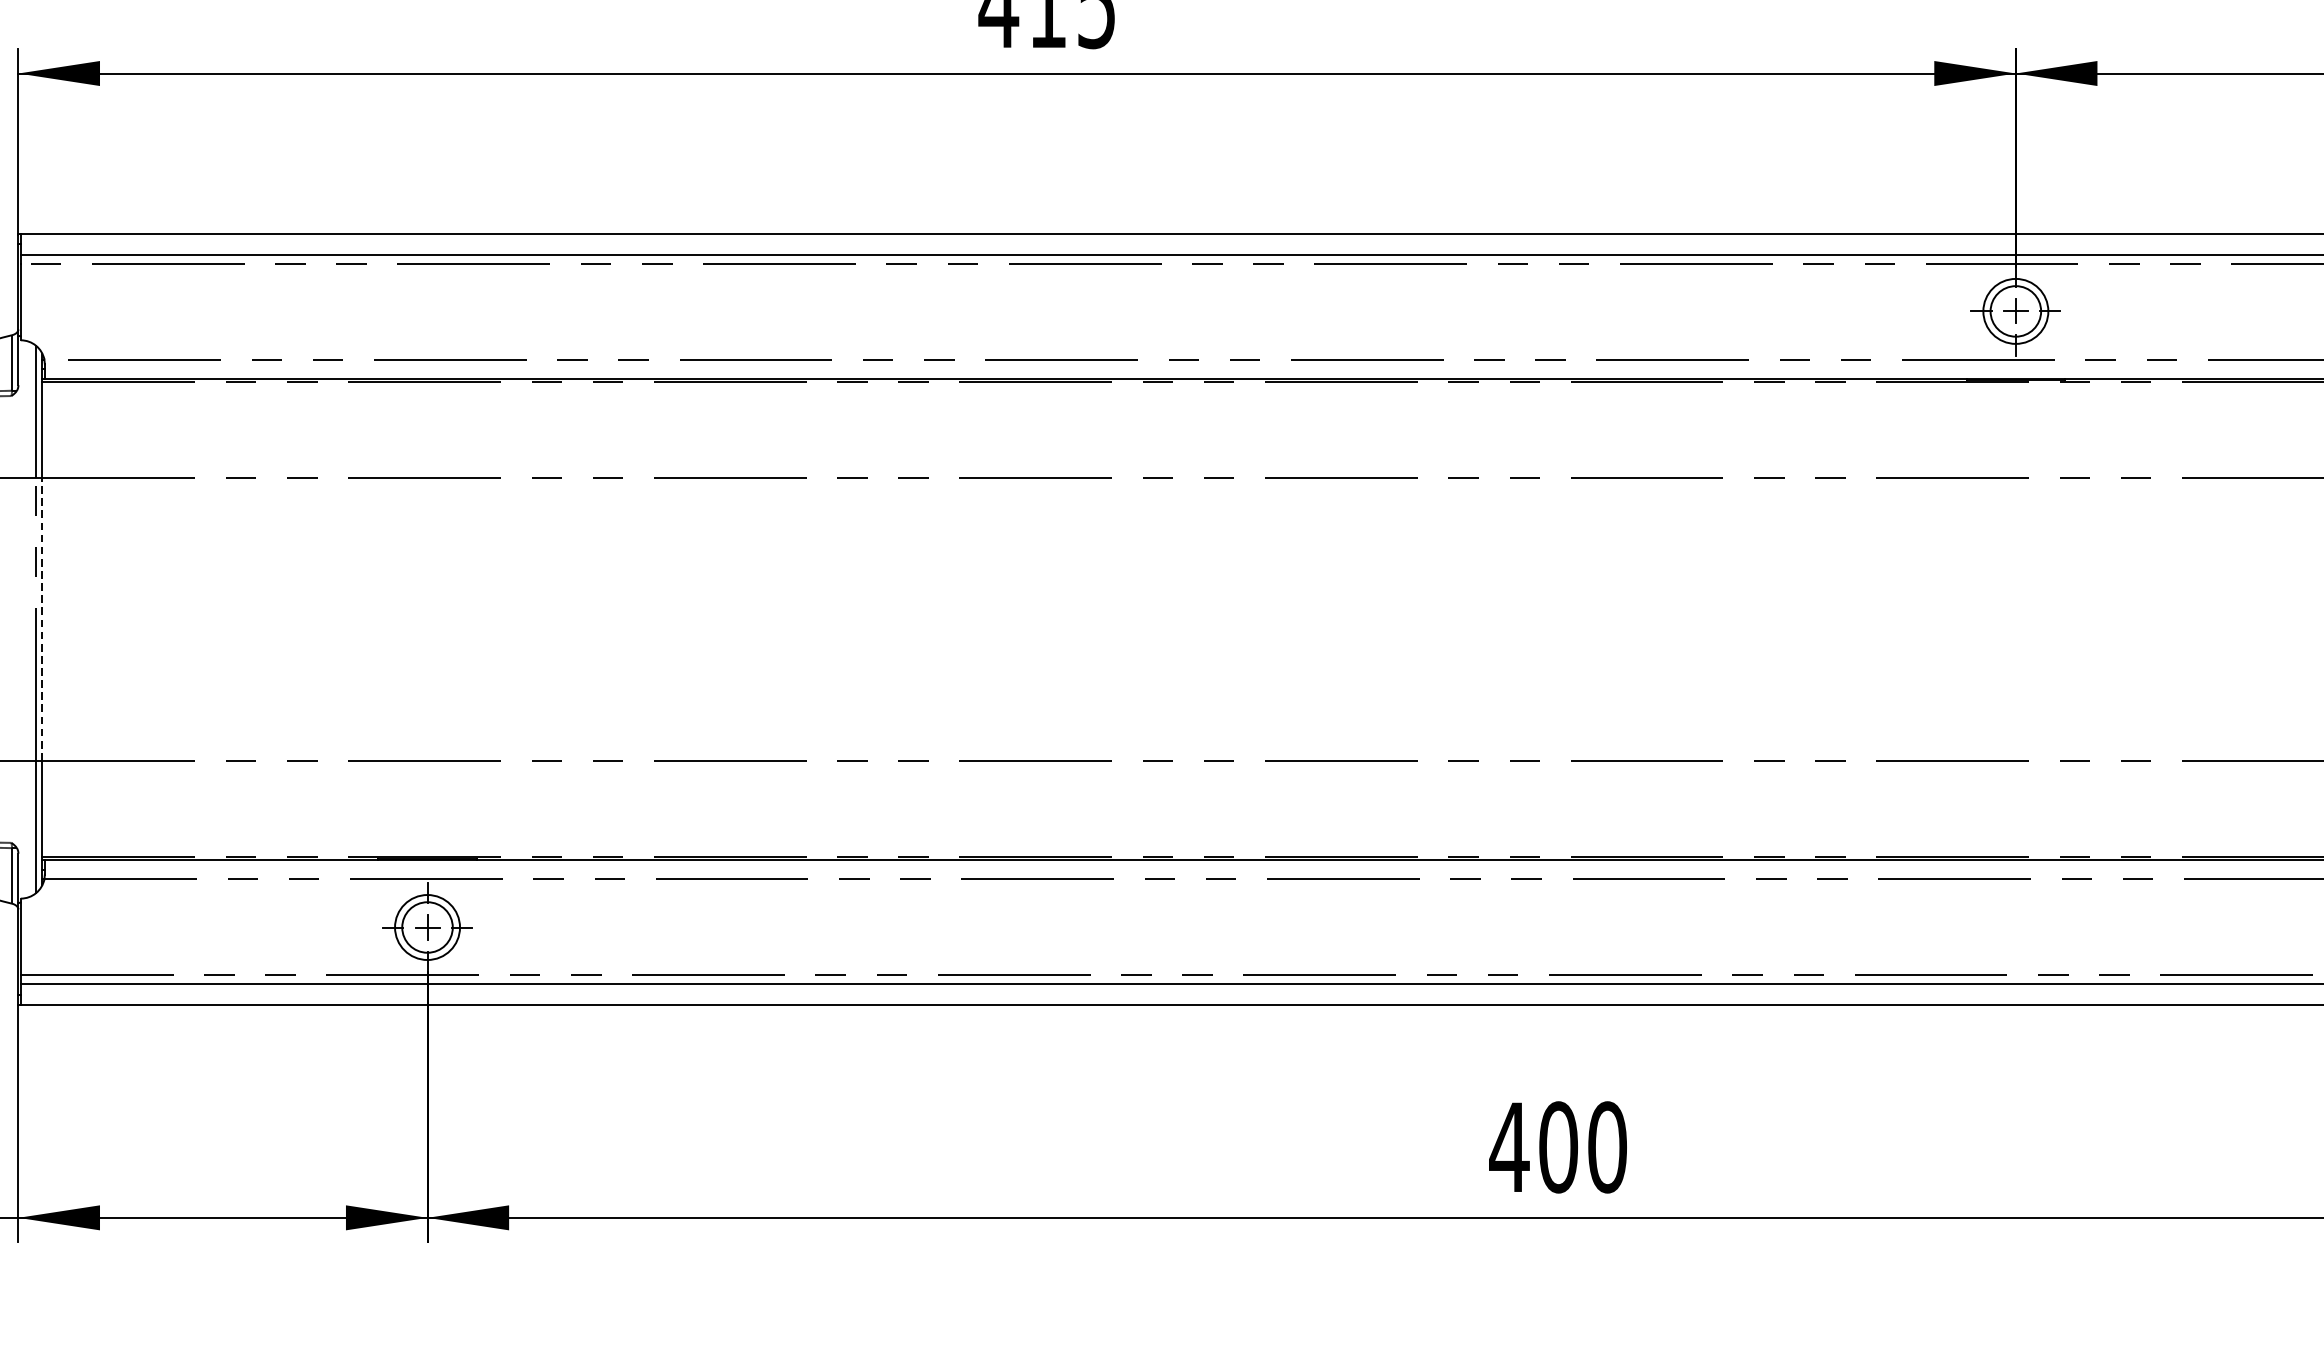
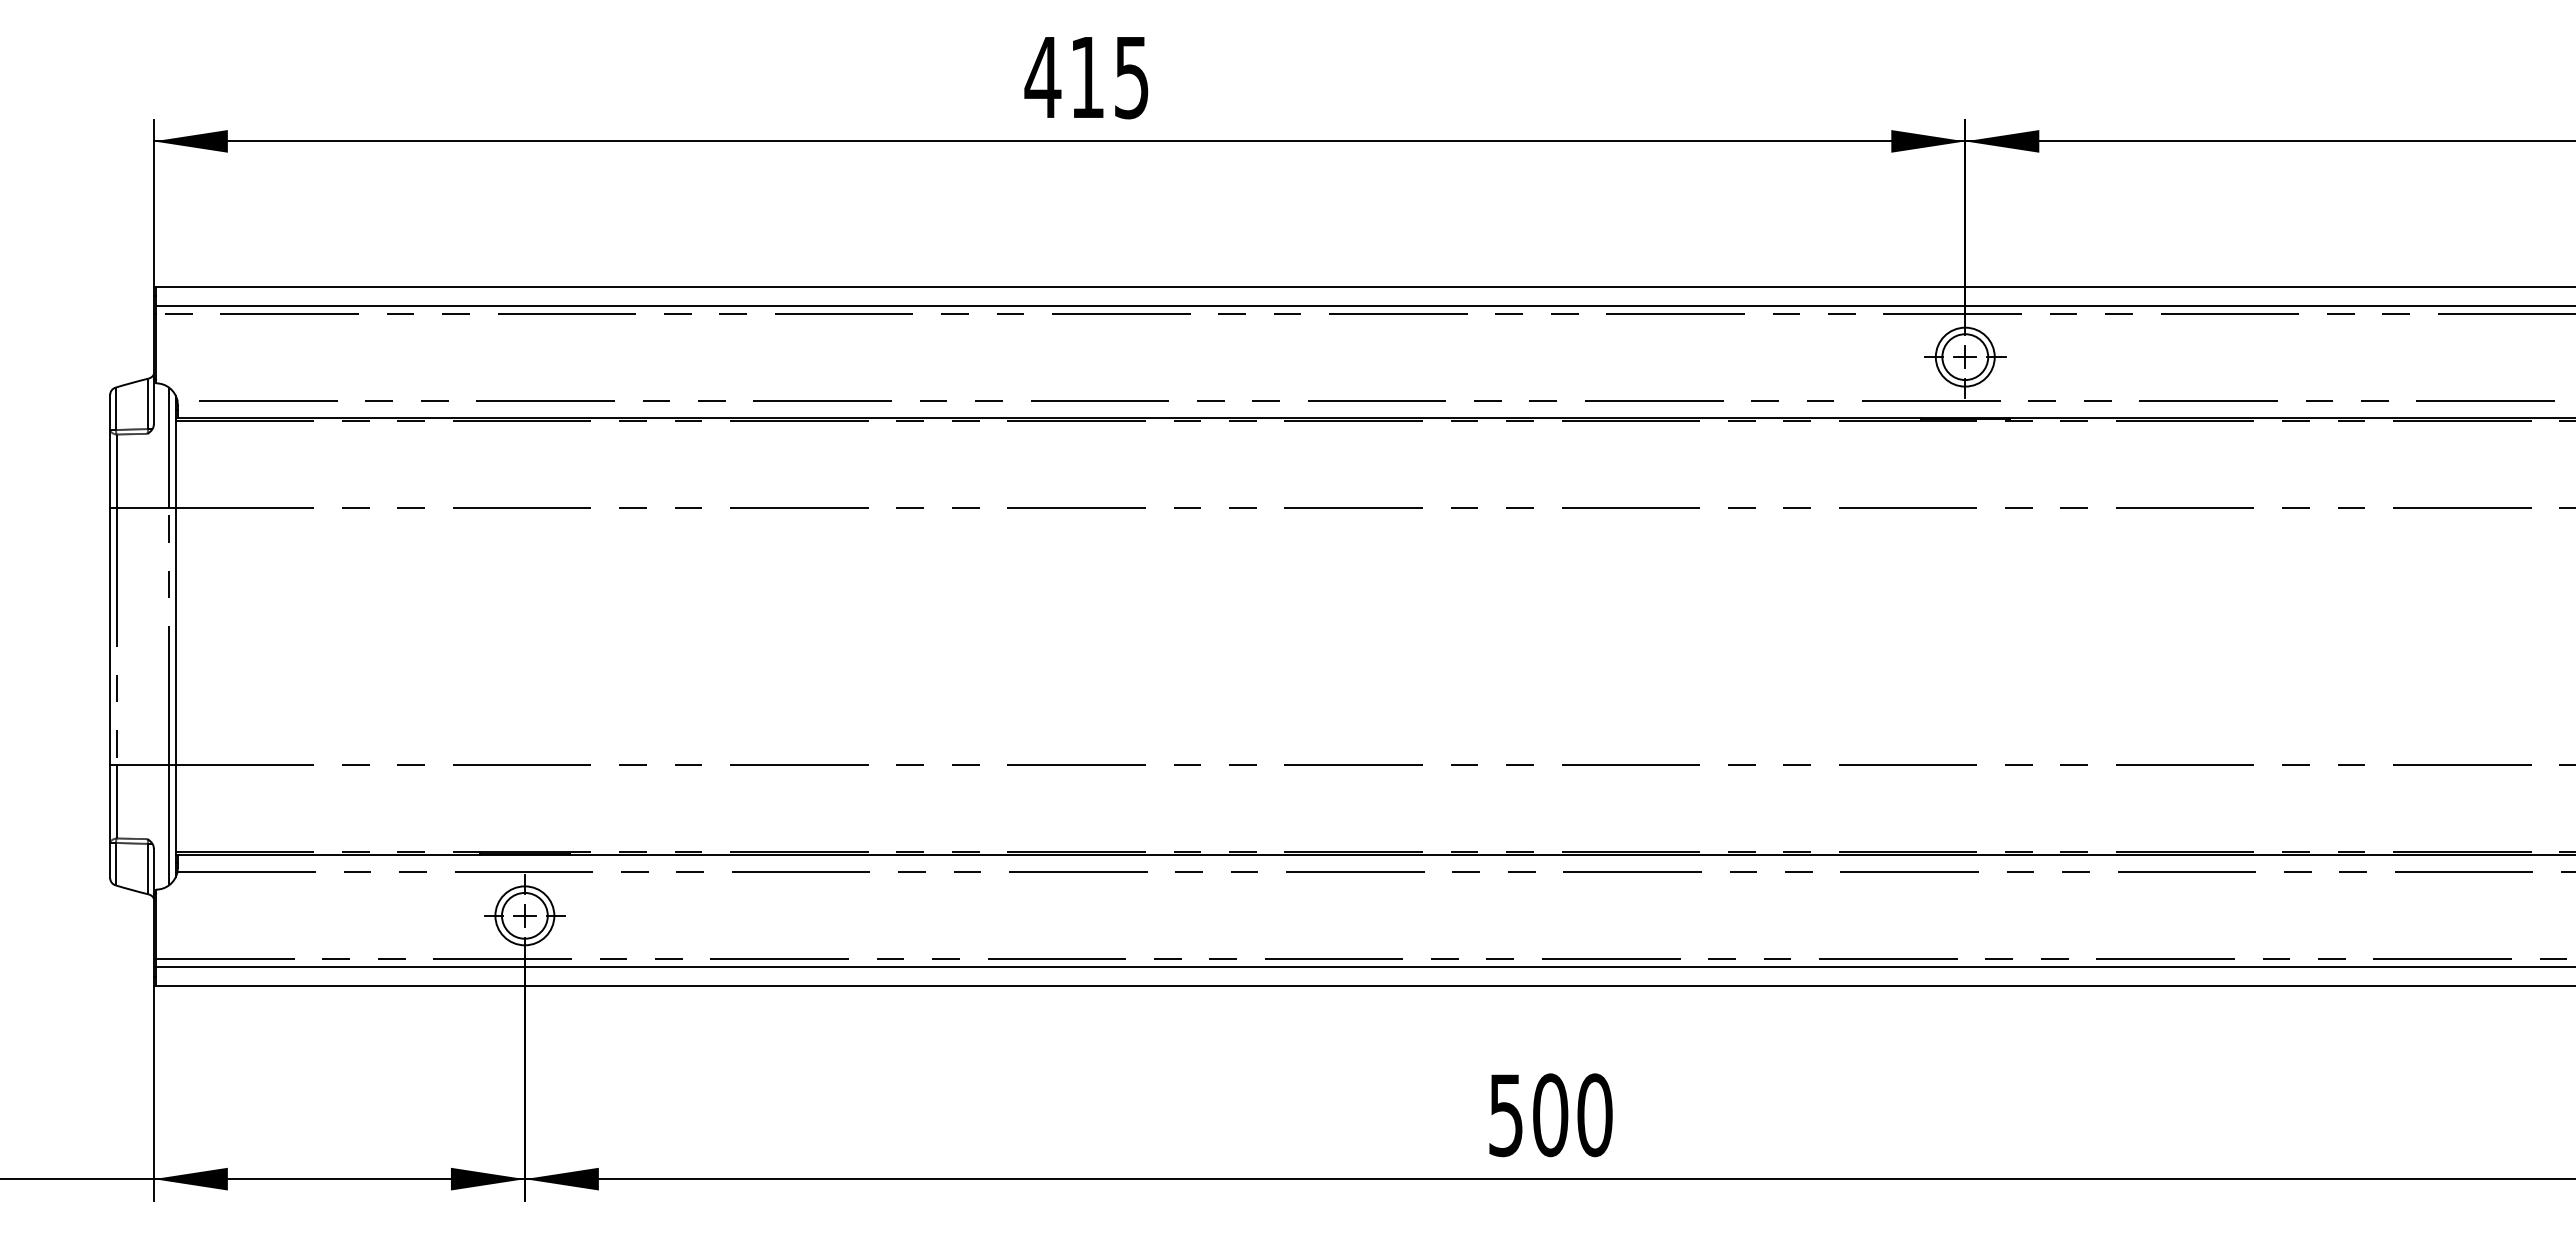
line: (42, 619) -> (175, 636), dashed -> solid
text: (1508, 1147) -> (1505, 1115), 400 -> 500

